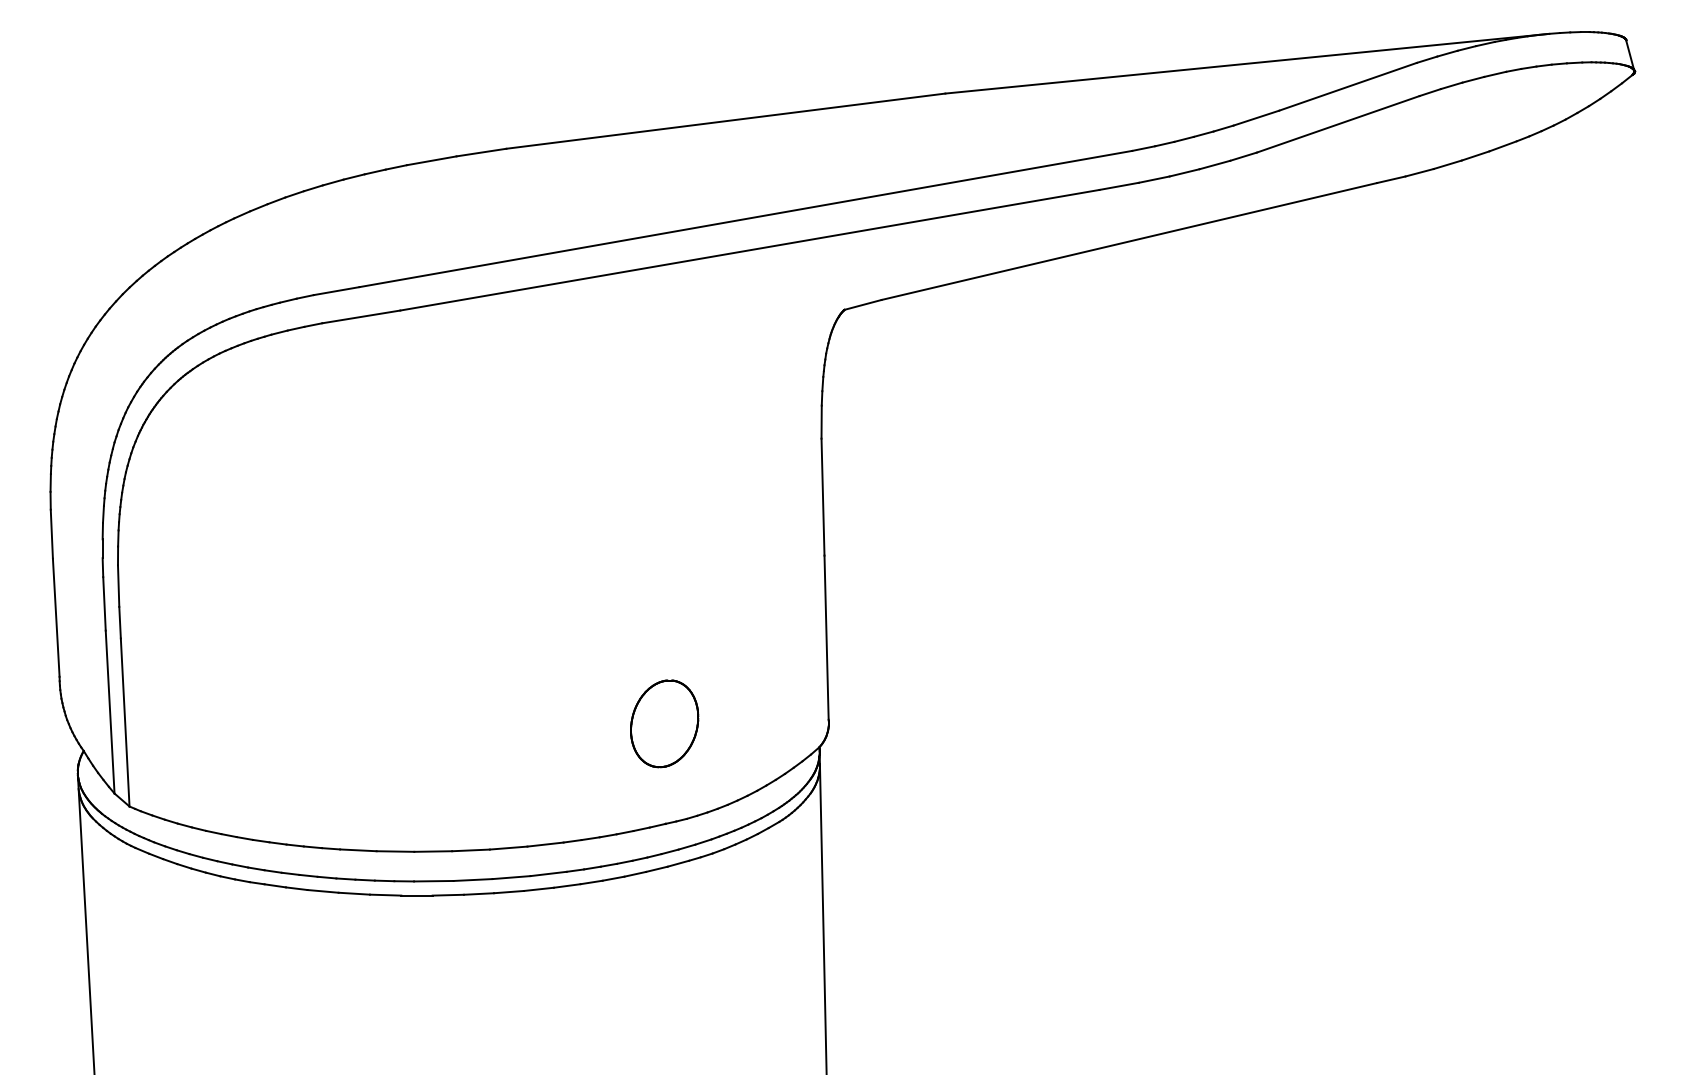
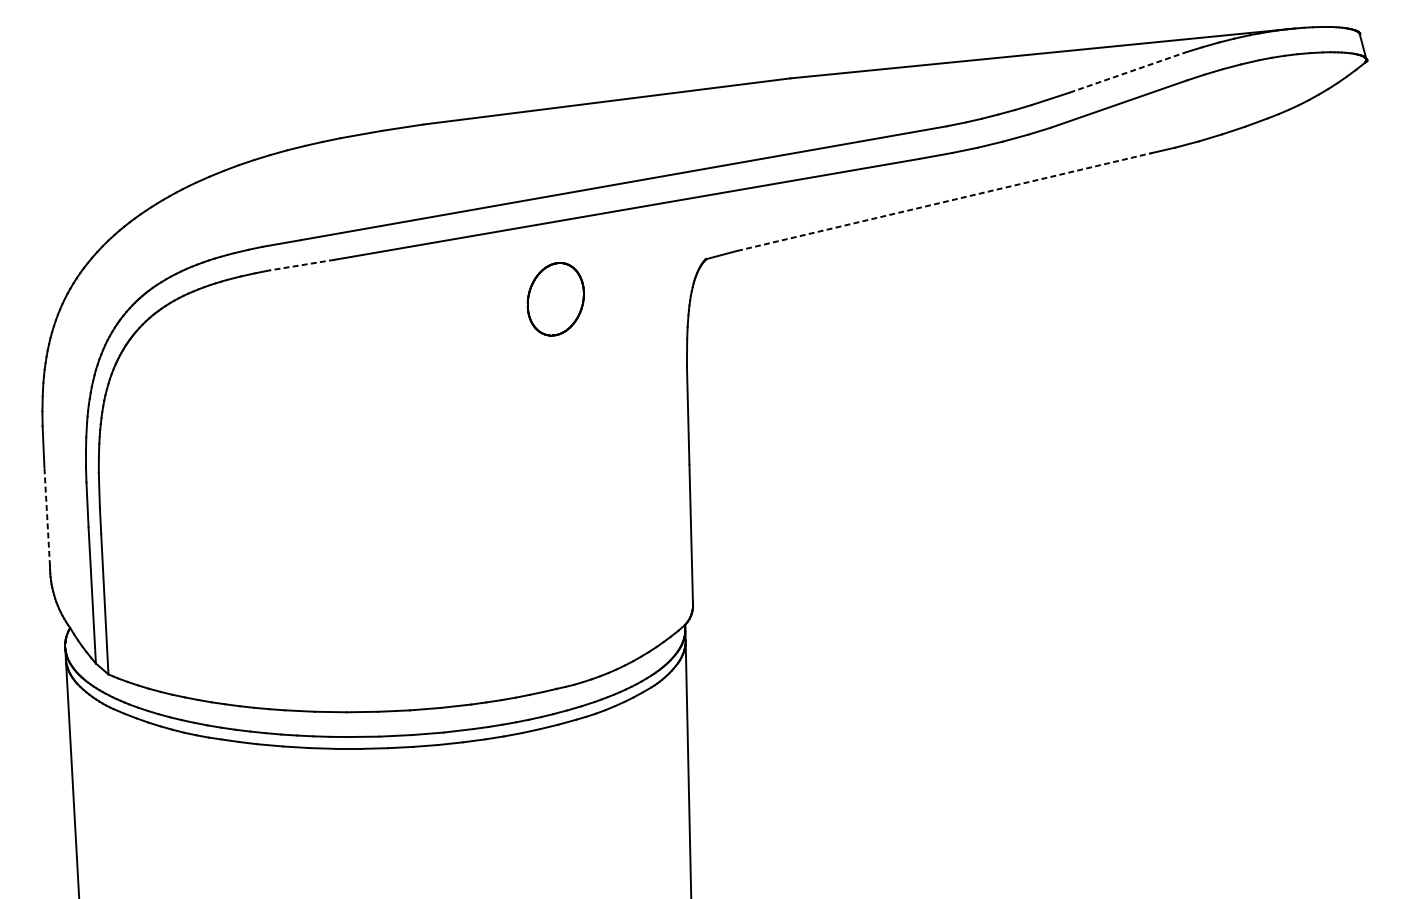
line: (1348, 86) -> (1127, 72), solid -> dashed
line: (1129, 241) -> (944, 202), solid -> dashed
line: (361, 316) -> (302, 264), solid -> dashed
line: (56, 617) -> (47, 516), solid -> dashed
part: (664, 723) -> (555, 299), moved

